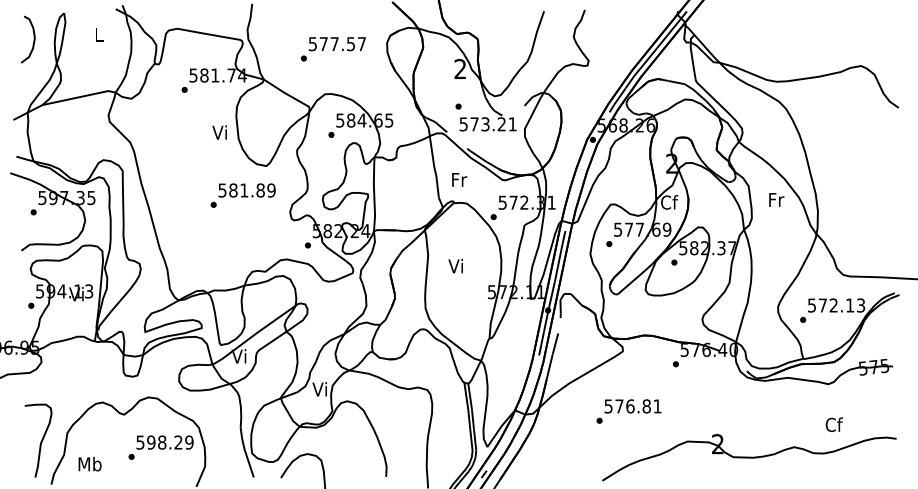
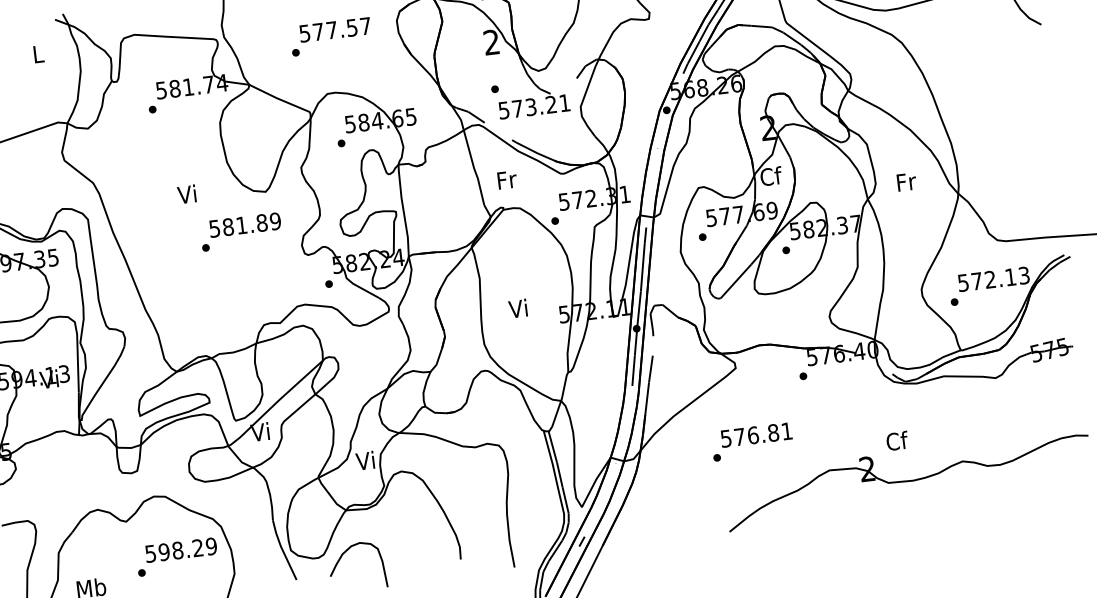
text: (219, 132) -> (186, 194), moved
text: (776, 199) -> (906, 181), moved
text: (455, 265) -> (517, 307), moved
text: (833, 424) -> (896, 440), moved

